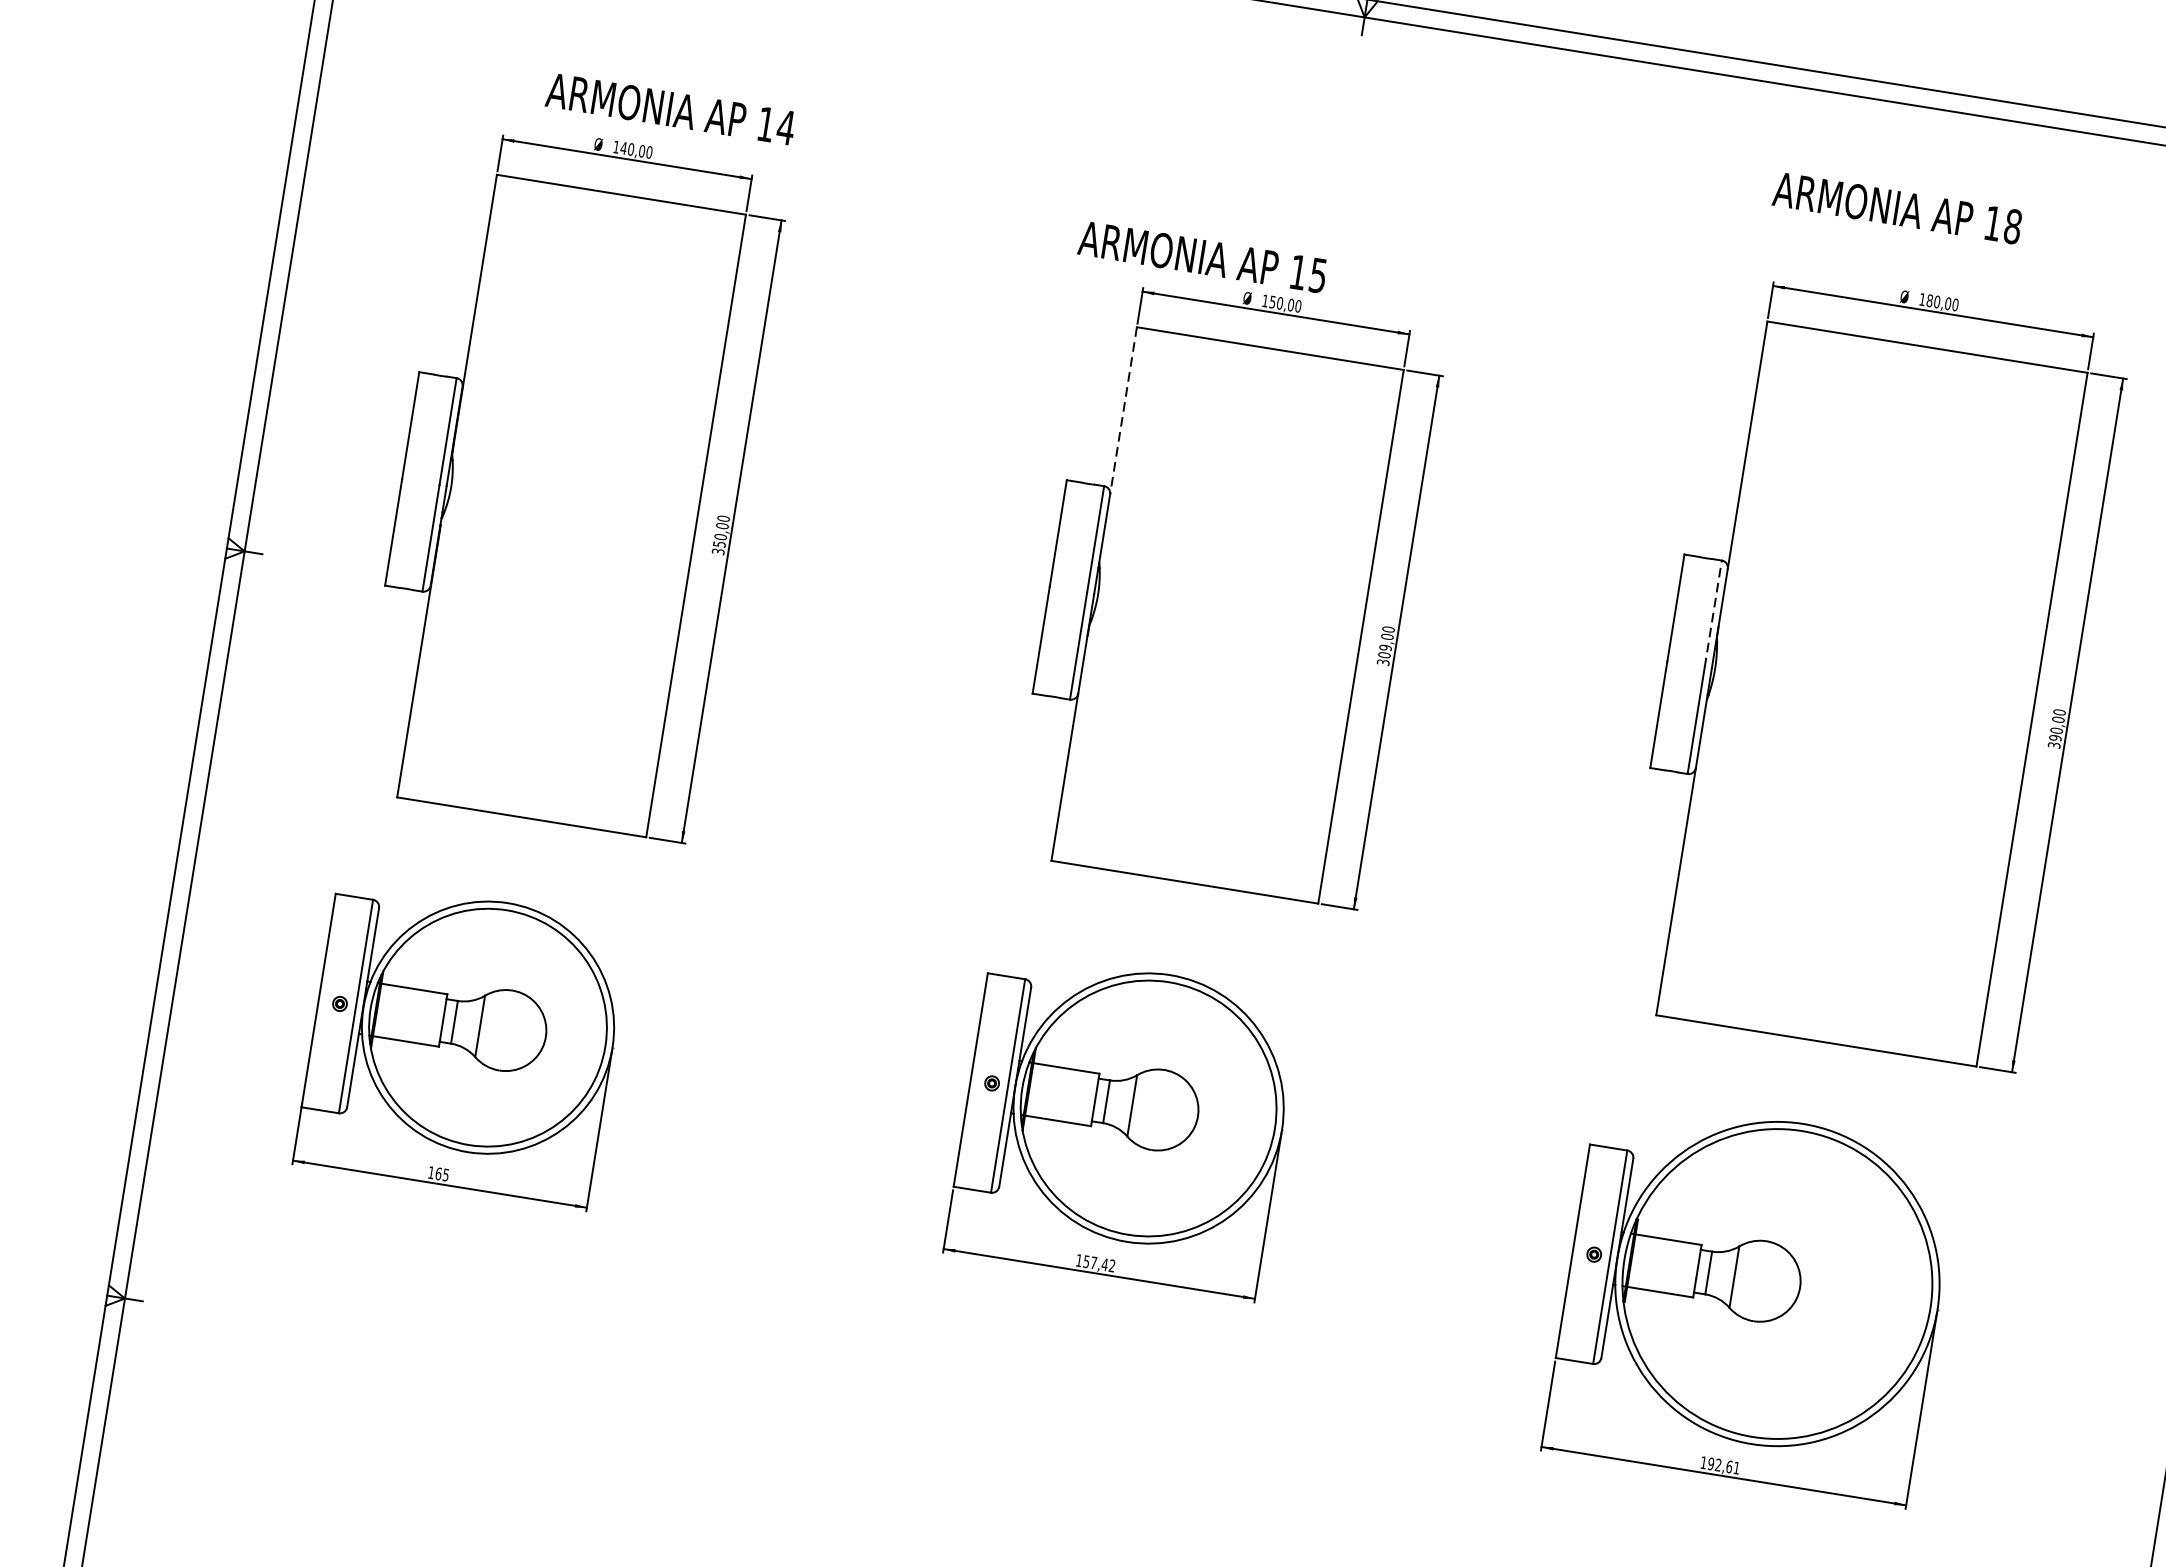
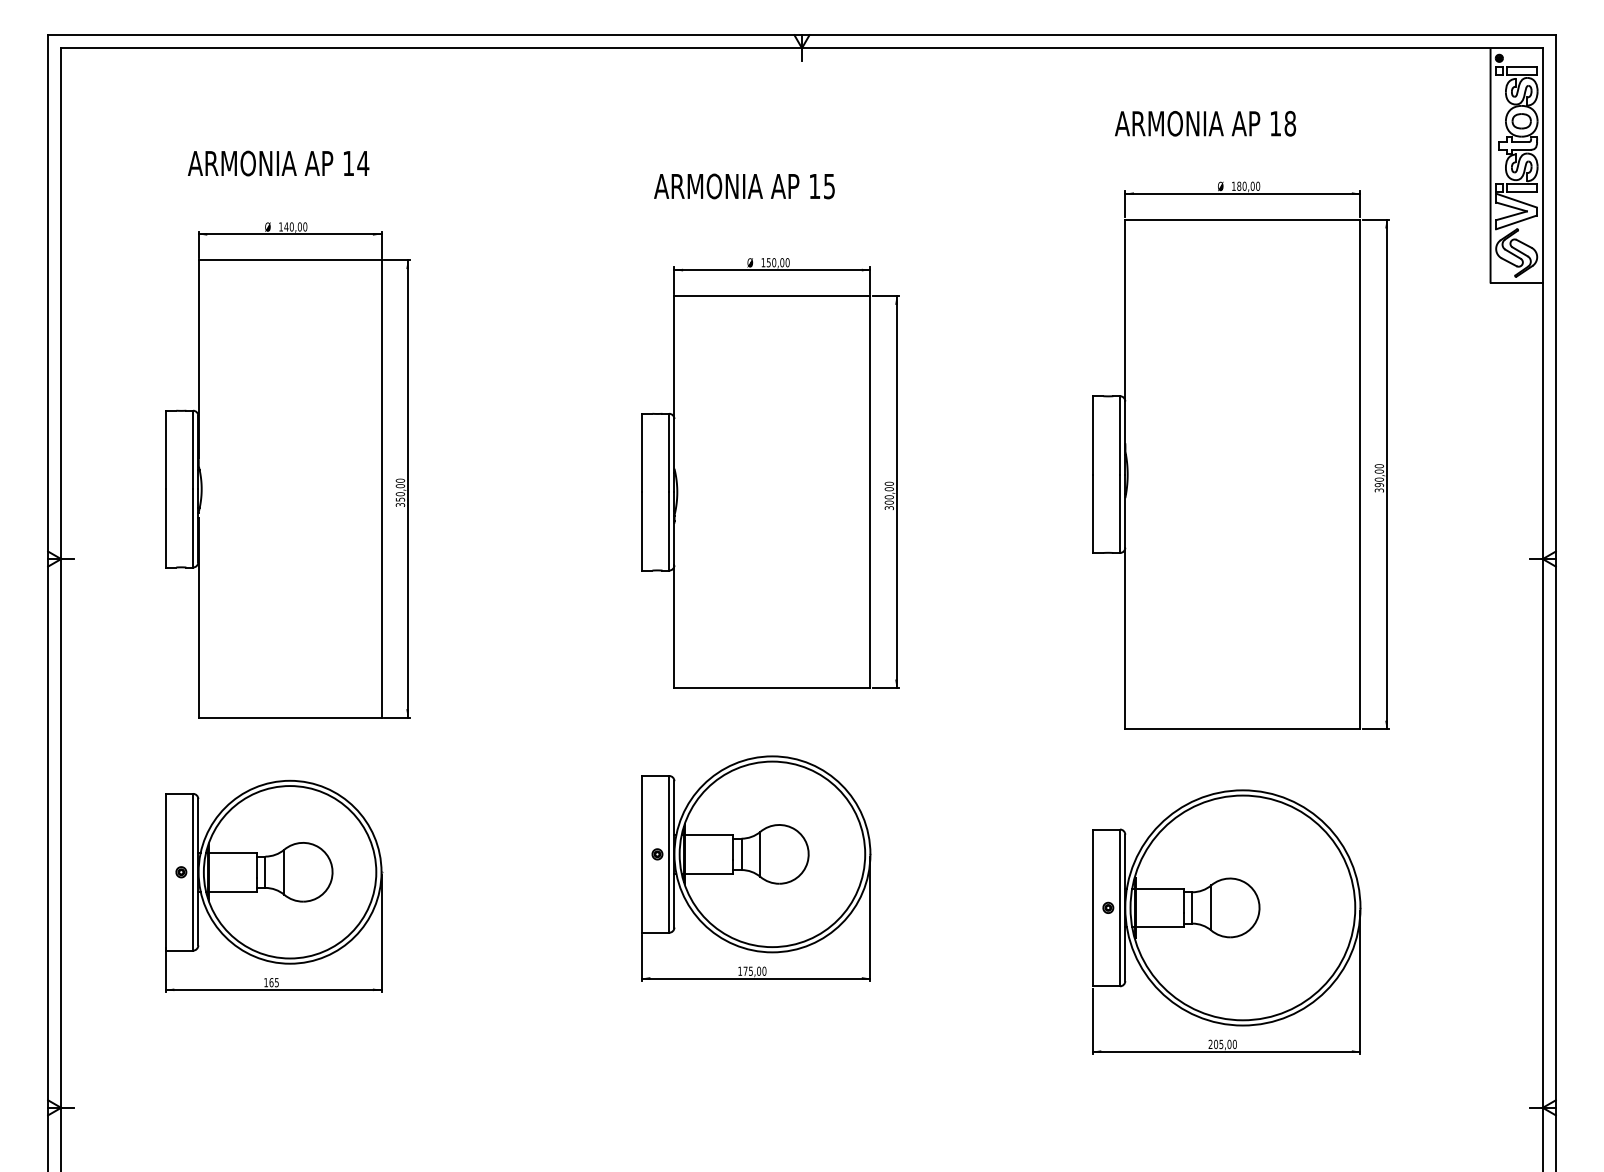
text: (670, 109) -> (278, 163), moved
text: (1202, 257) -> (744, 186), moved
line: (1123, 412) -> (674, 358), dashed -> solid
line: (1714, 612) -> (1120, 434), dashed -> solid
text: (1385, 648) -> (889, 497), 309,00 -> 300,00
text: (1098, 1262) -> (754, 970), 157,42 -> 175,00
text: (1719, 1465) -> (1222, 1044), 192,61 -> 205,00

